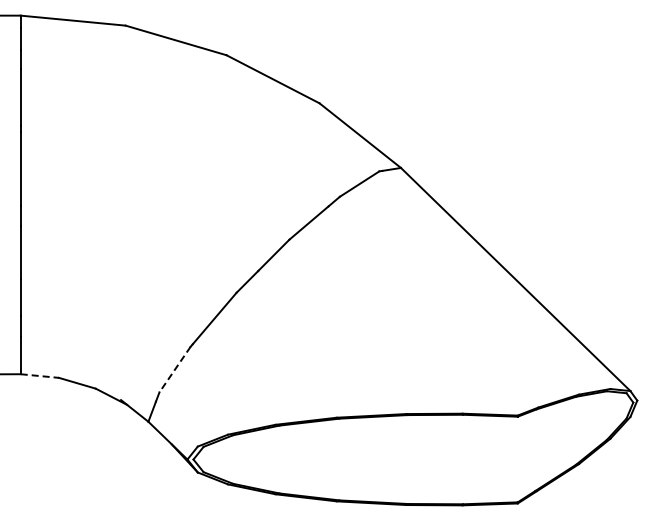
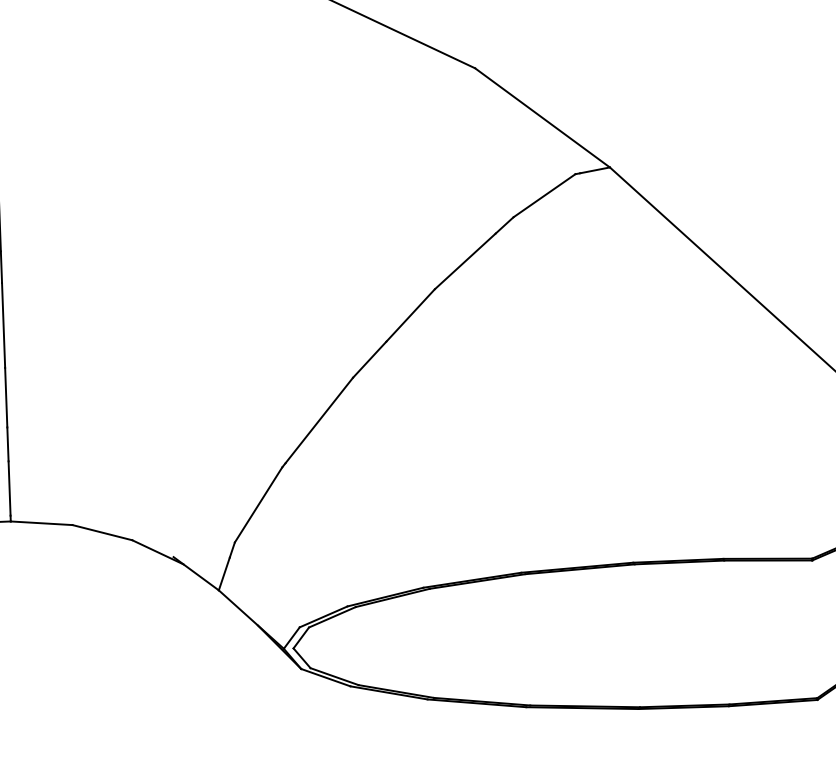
line: (175, 369) -> (259, 504), dashed -> solid
line: (40, 376) -> (42, 523), dashed -> solid

